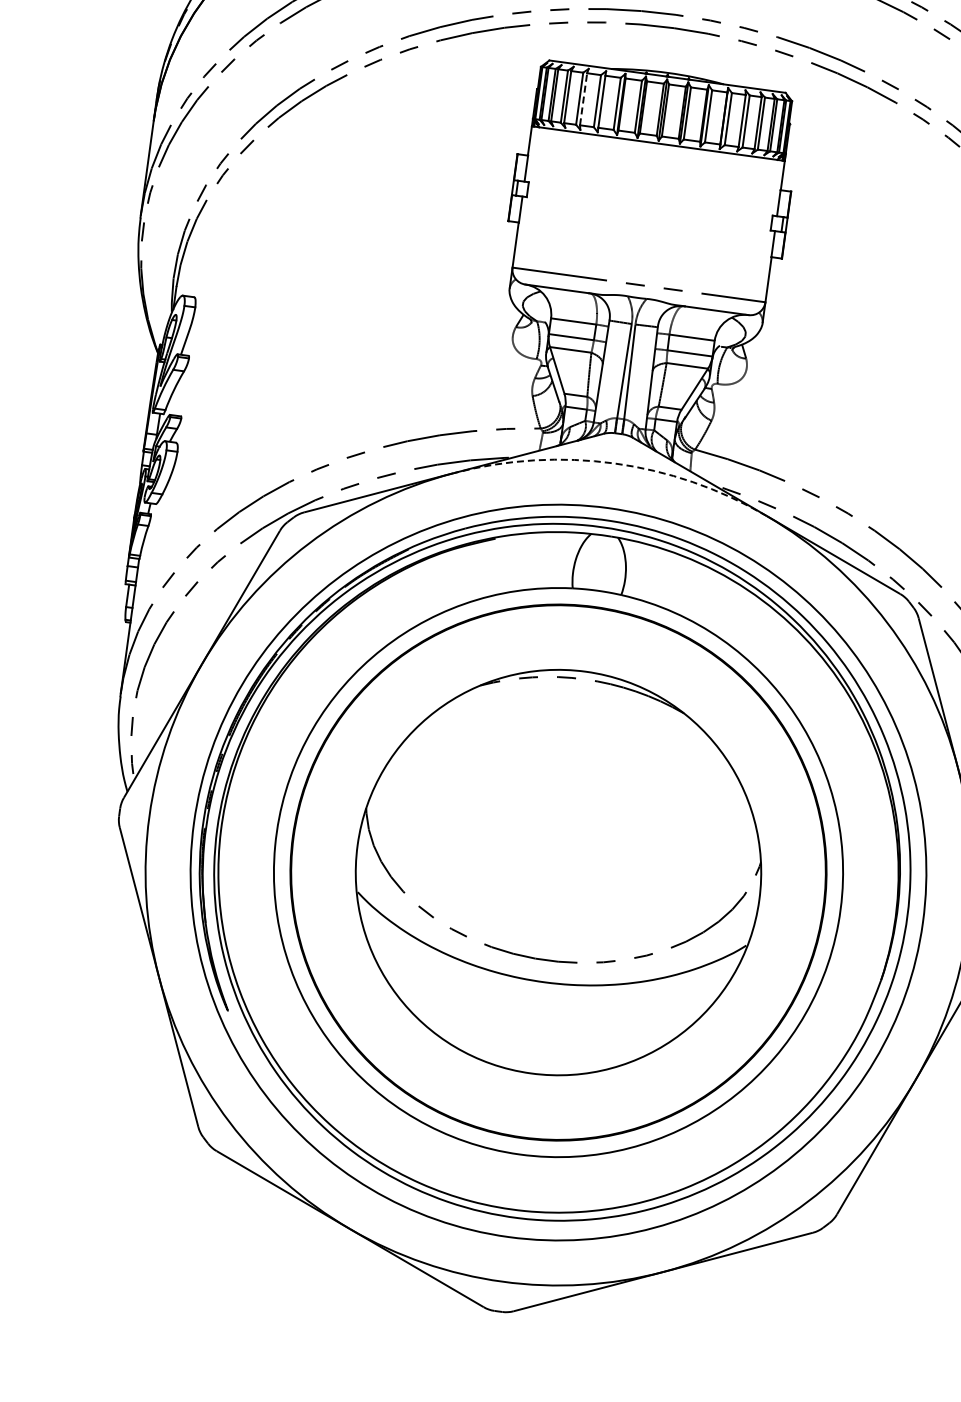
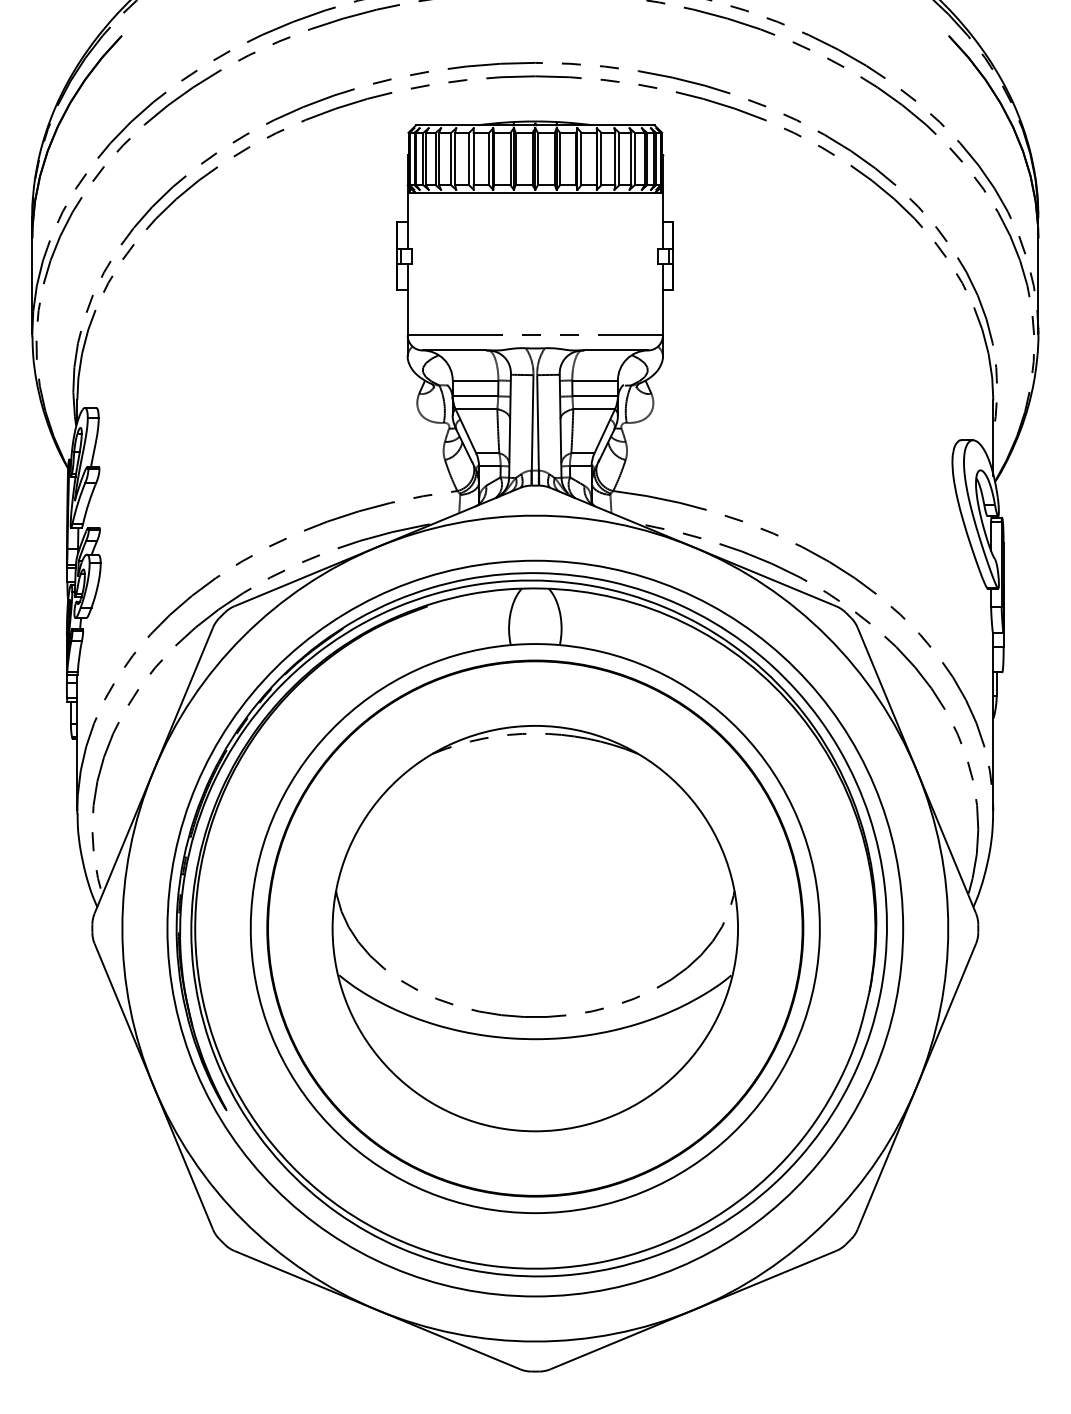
line: (583, 98) -> (455, 158), dashed -> solid
arc: (614, 463) -> (535, 515), dashed -> solid

